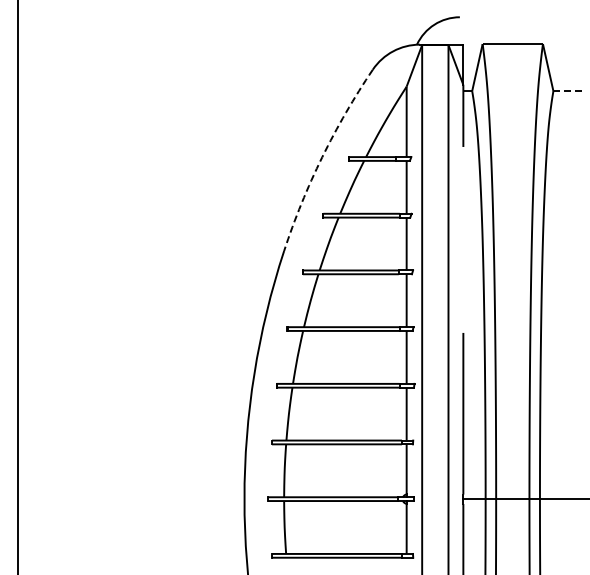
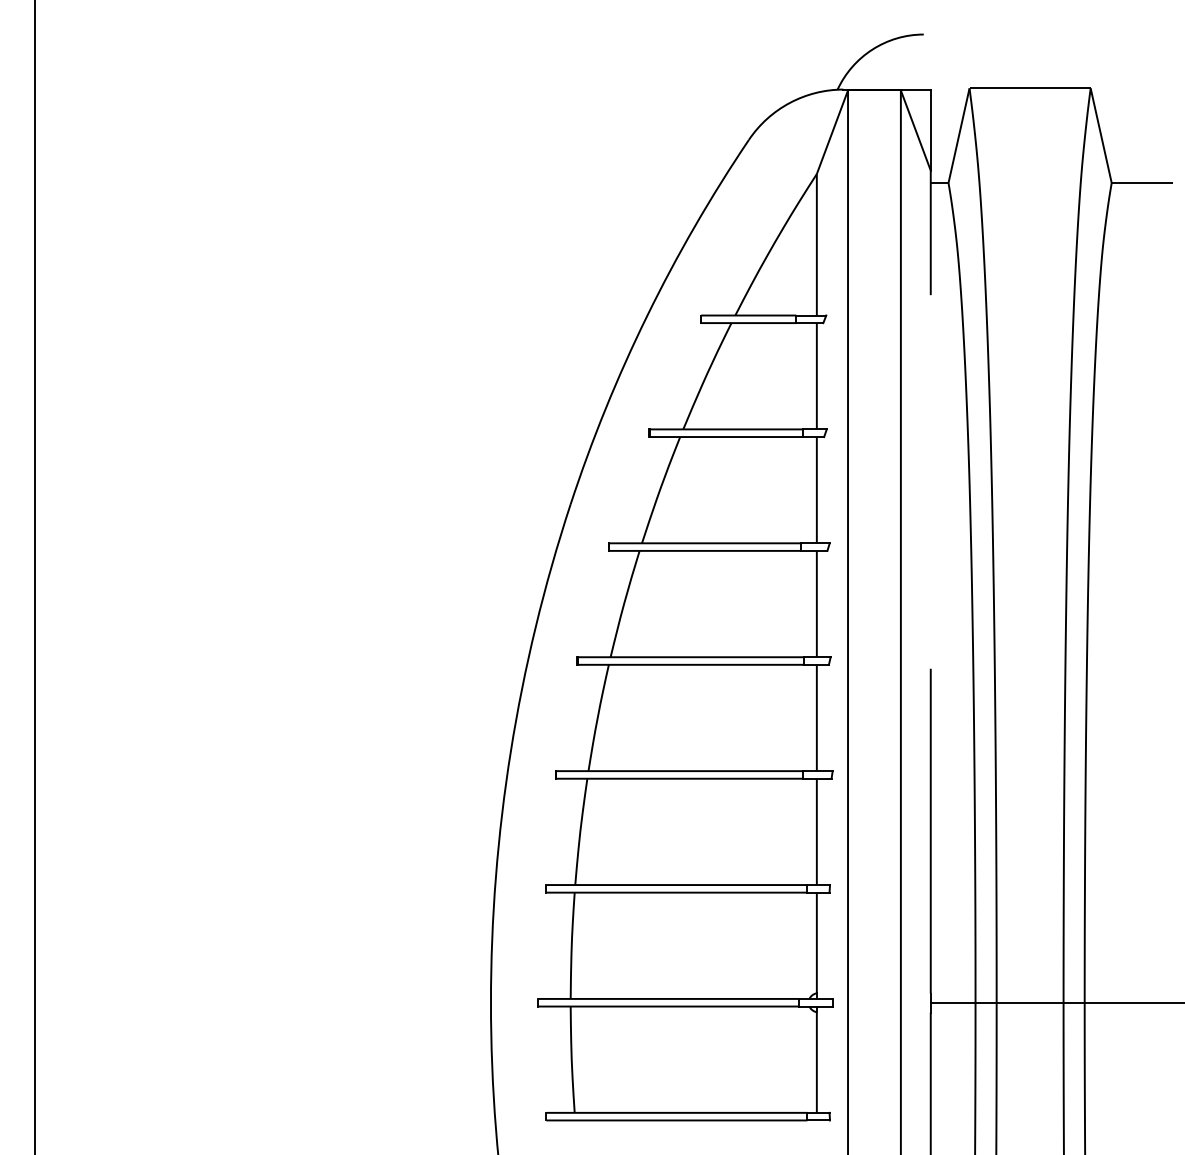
line: (568, 91) -> (1142, 183), dashed -> solid
arc: (322, 157) -> (647, 316), dashed -> solid

